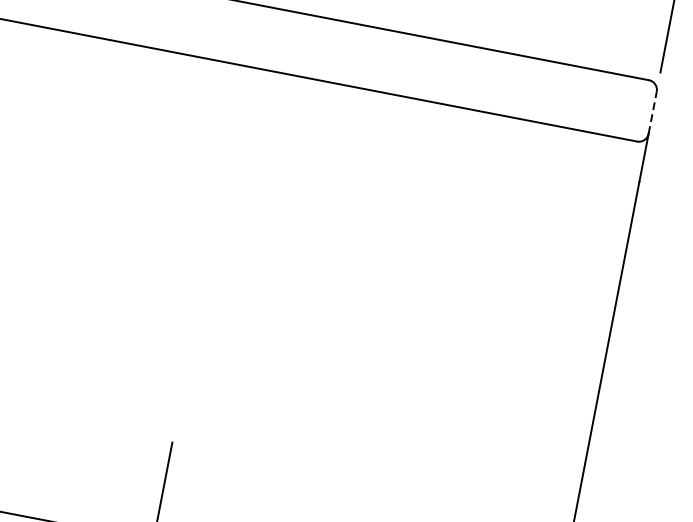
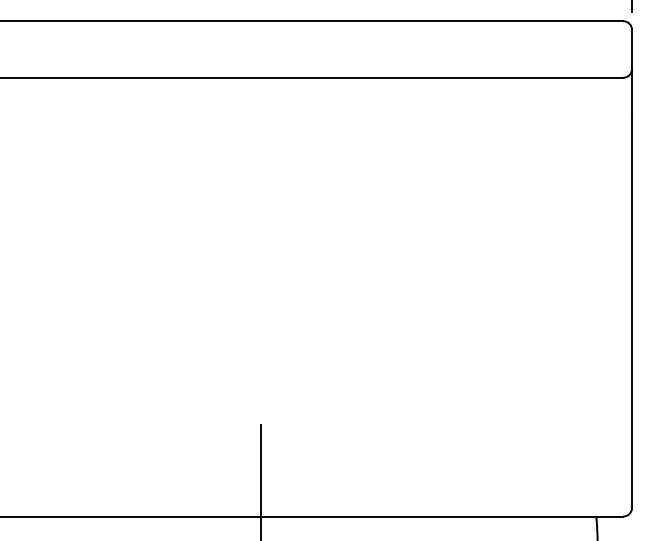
line: (653, 112) -> (632, 49), dashed -> solid

